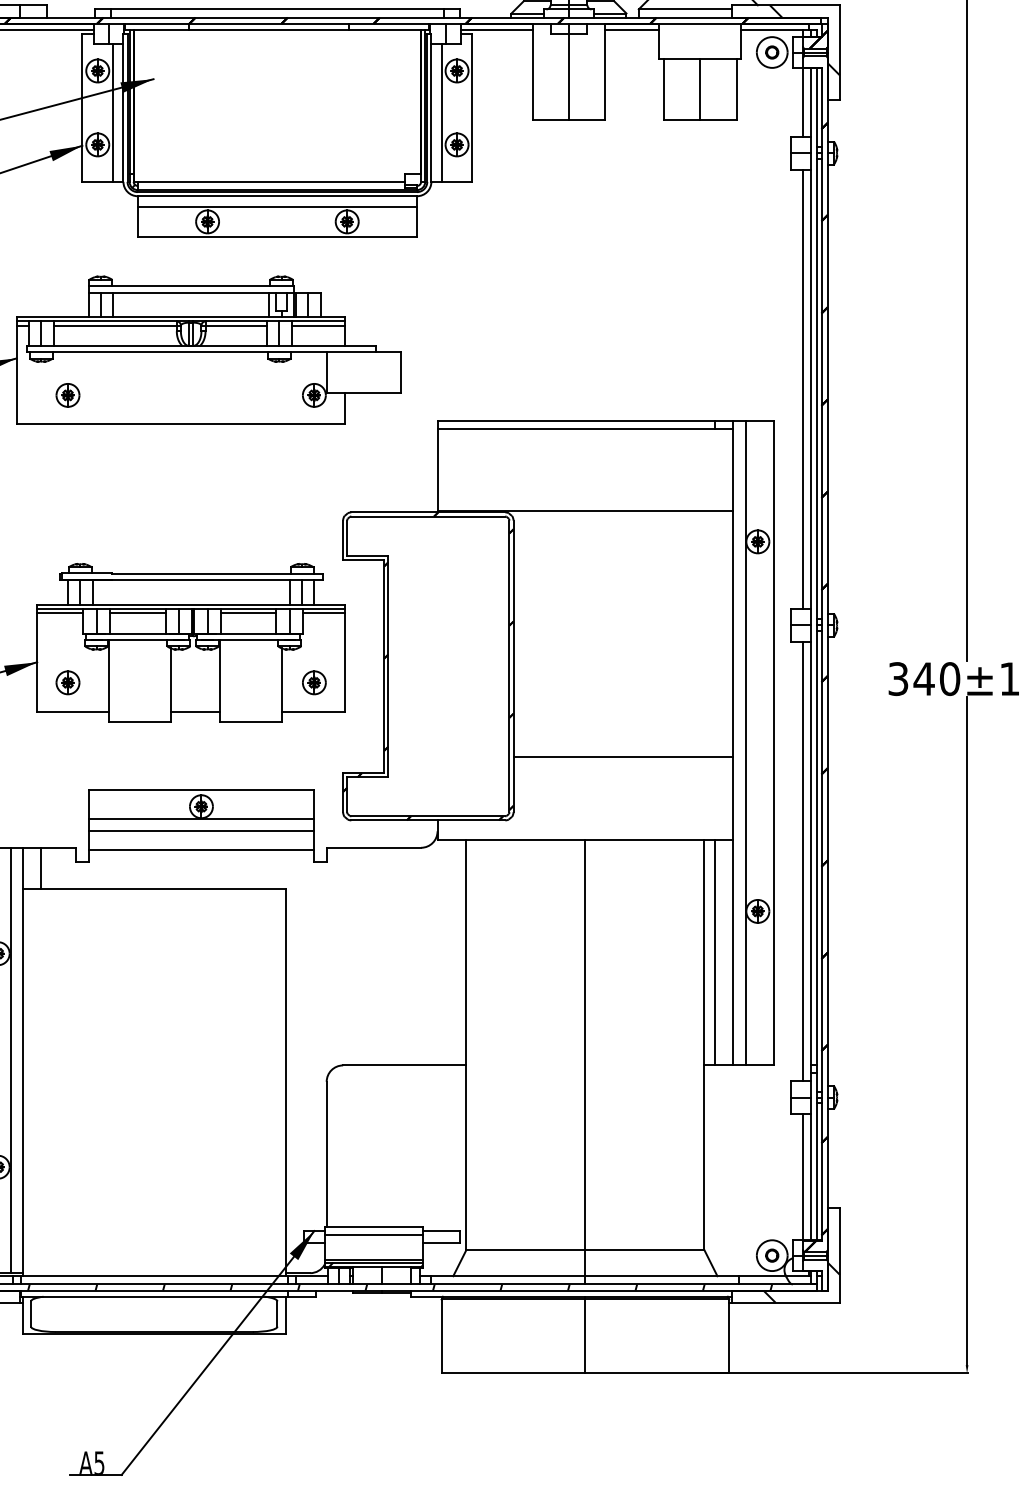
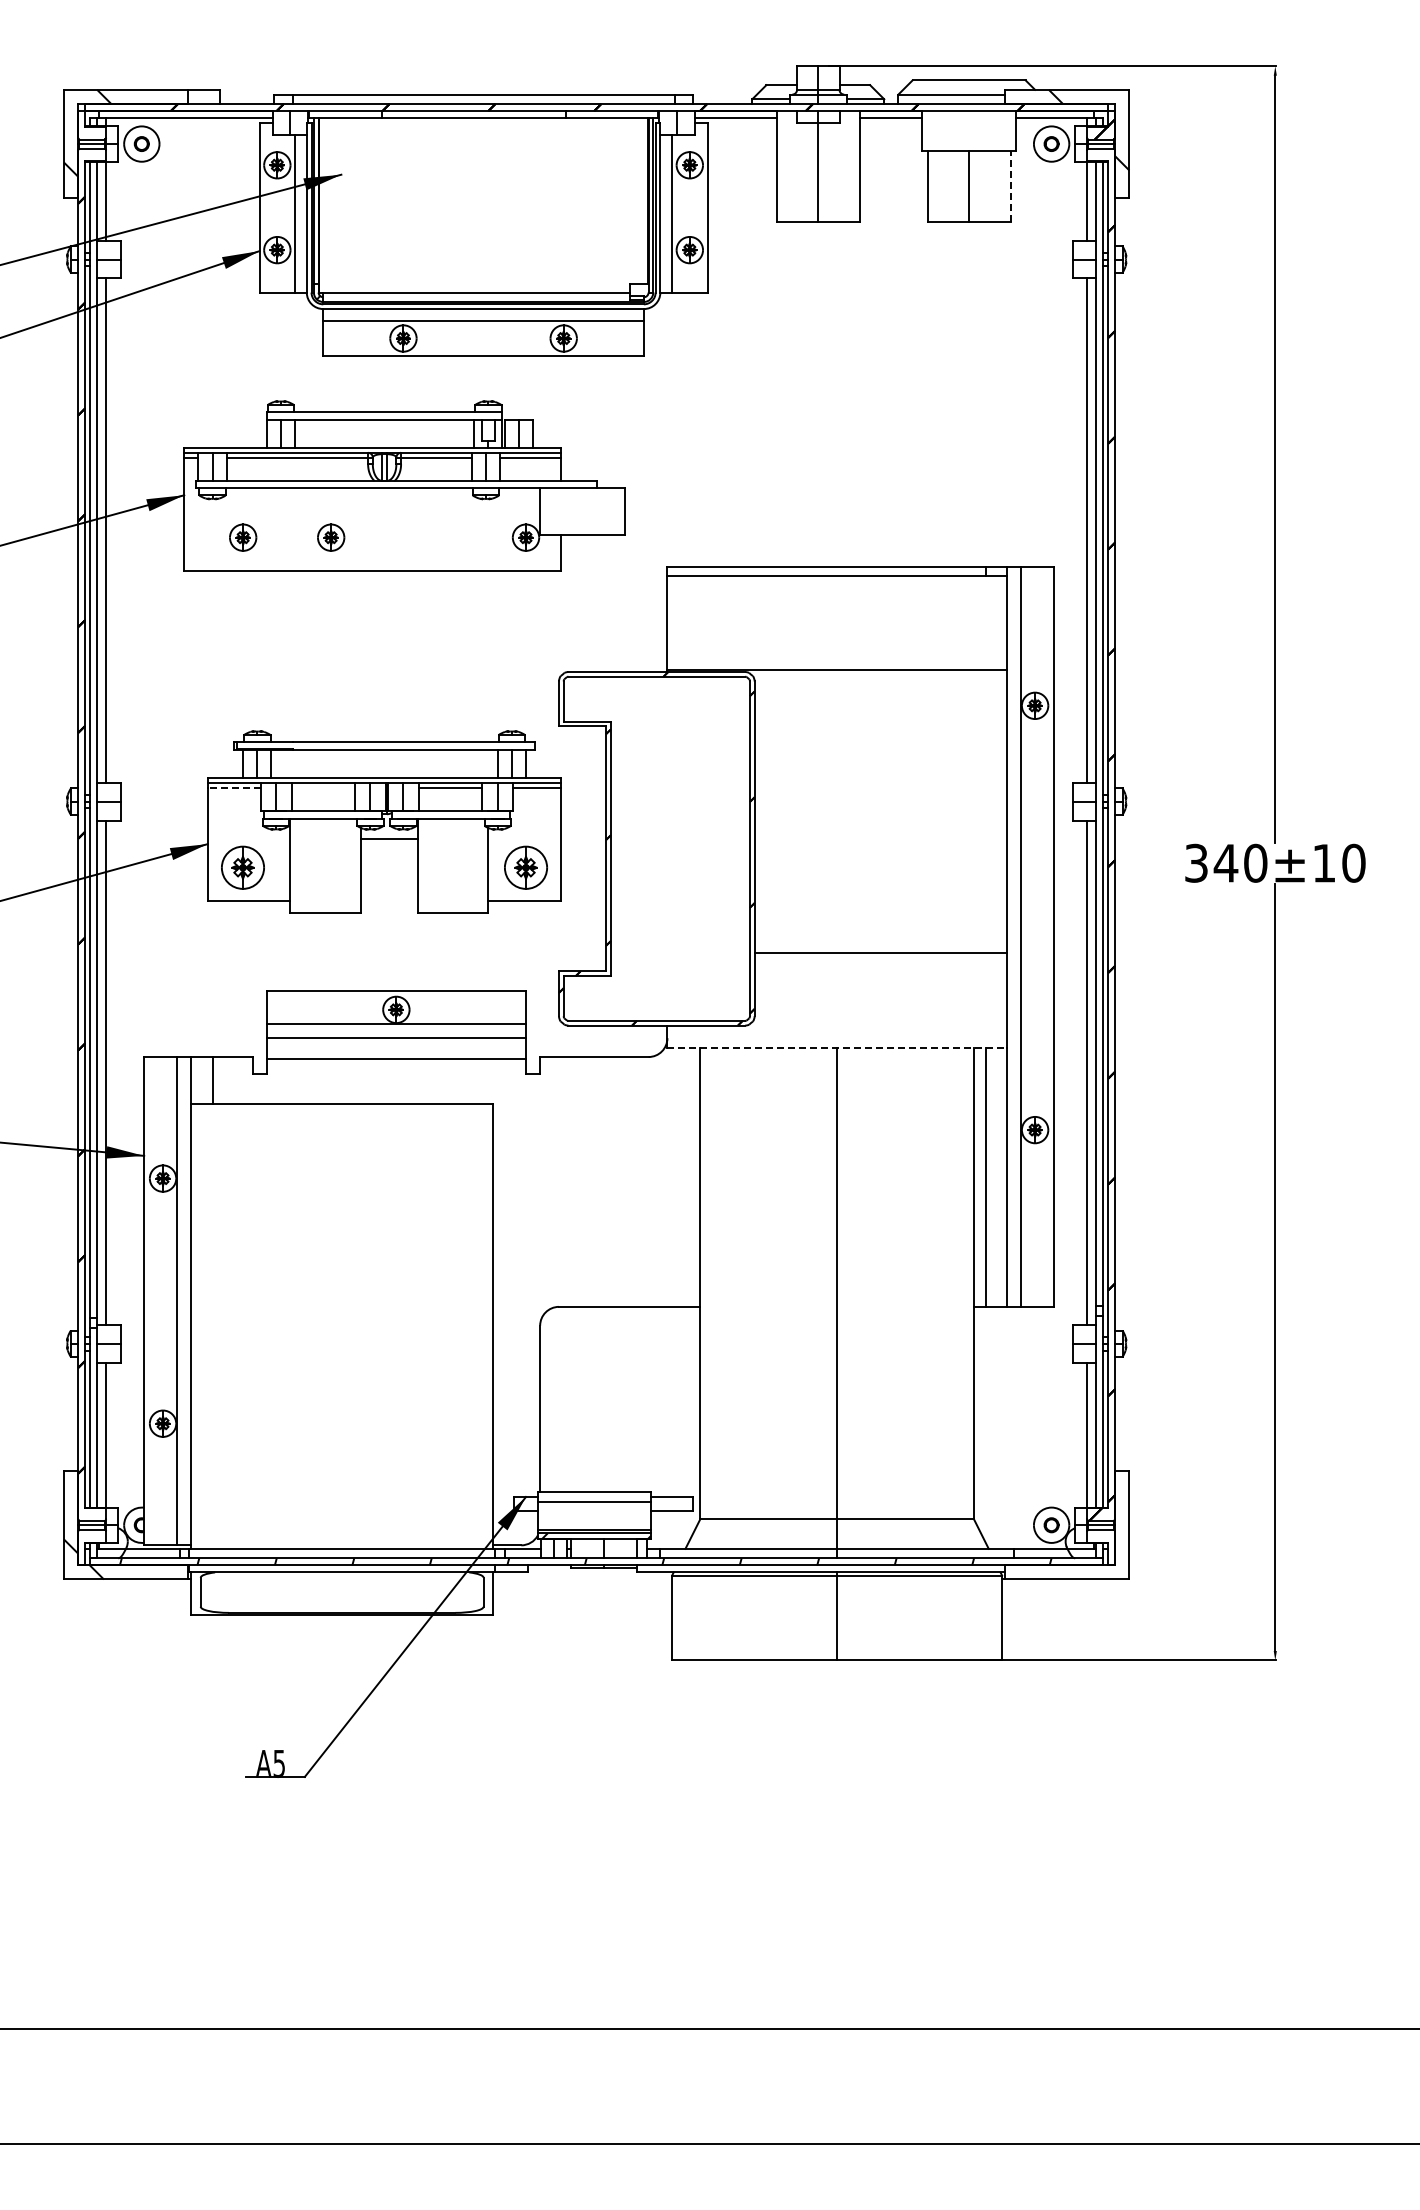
line: (736, 89) -> (1010, 186), solid -> dashed
part: (144, 395) -> (331, 537), added
line: (60, 613) -> (234, 787), solid -> dashed
line: (137, 613) -> (323, 787), removed
part: (68, 682) -> (243, 867), size x1.6
part: (313, 682) -> (525, 867), size x1.6
line: (195, 711) -> (389, 838), moved
line: (585, 839) -> (837, 1047), solid -> dashed
hatch: (801, 1282) -> (1085, 1556), removed

